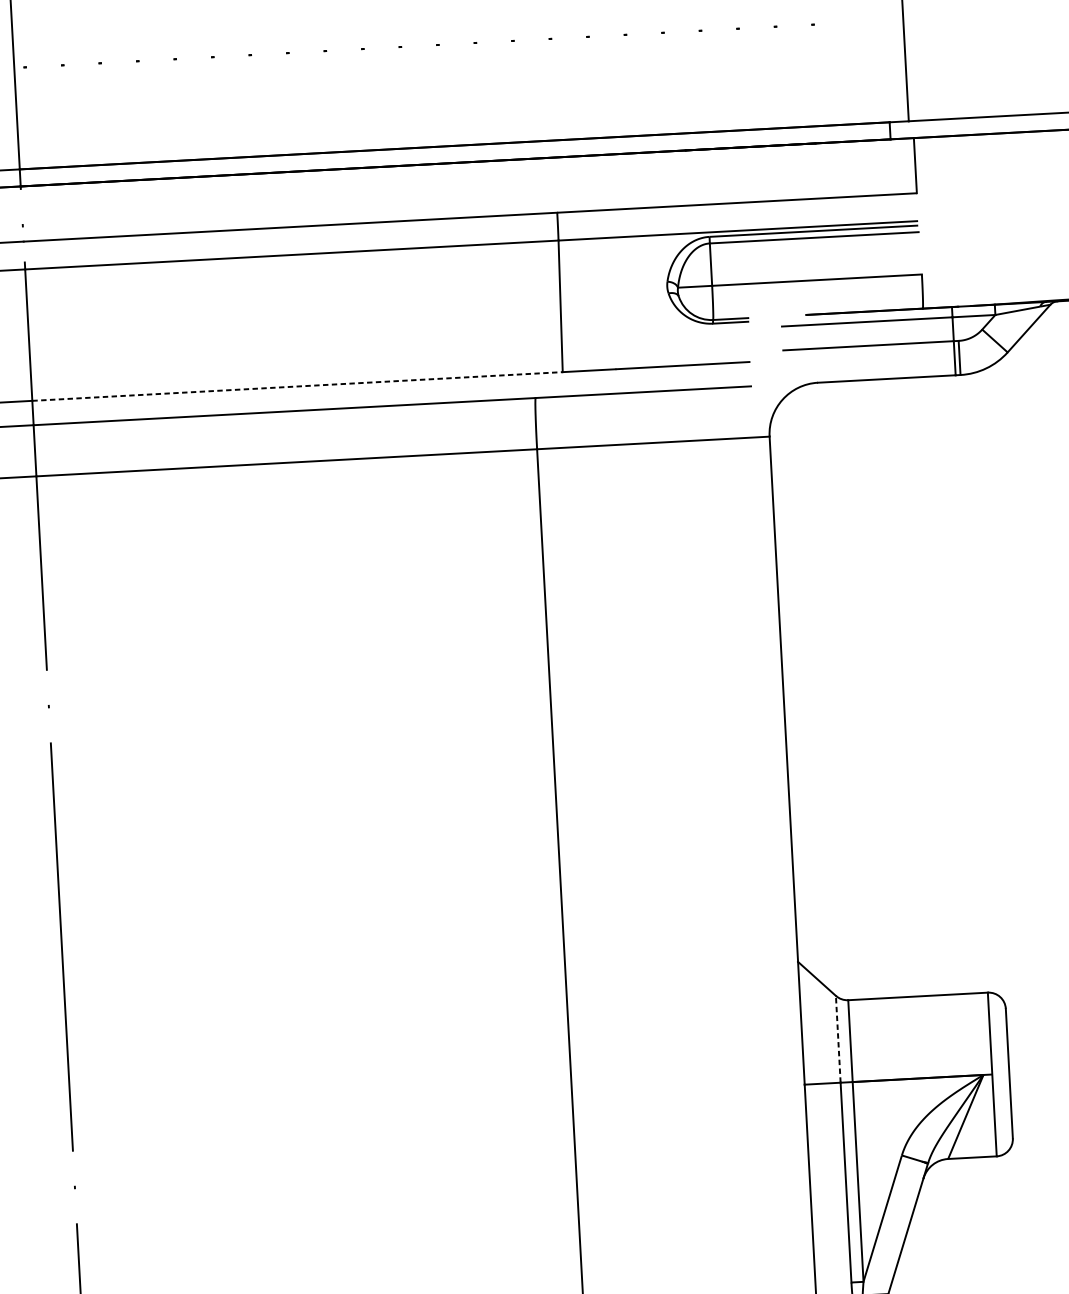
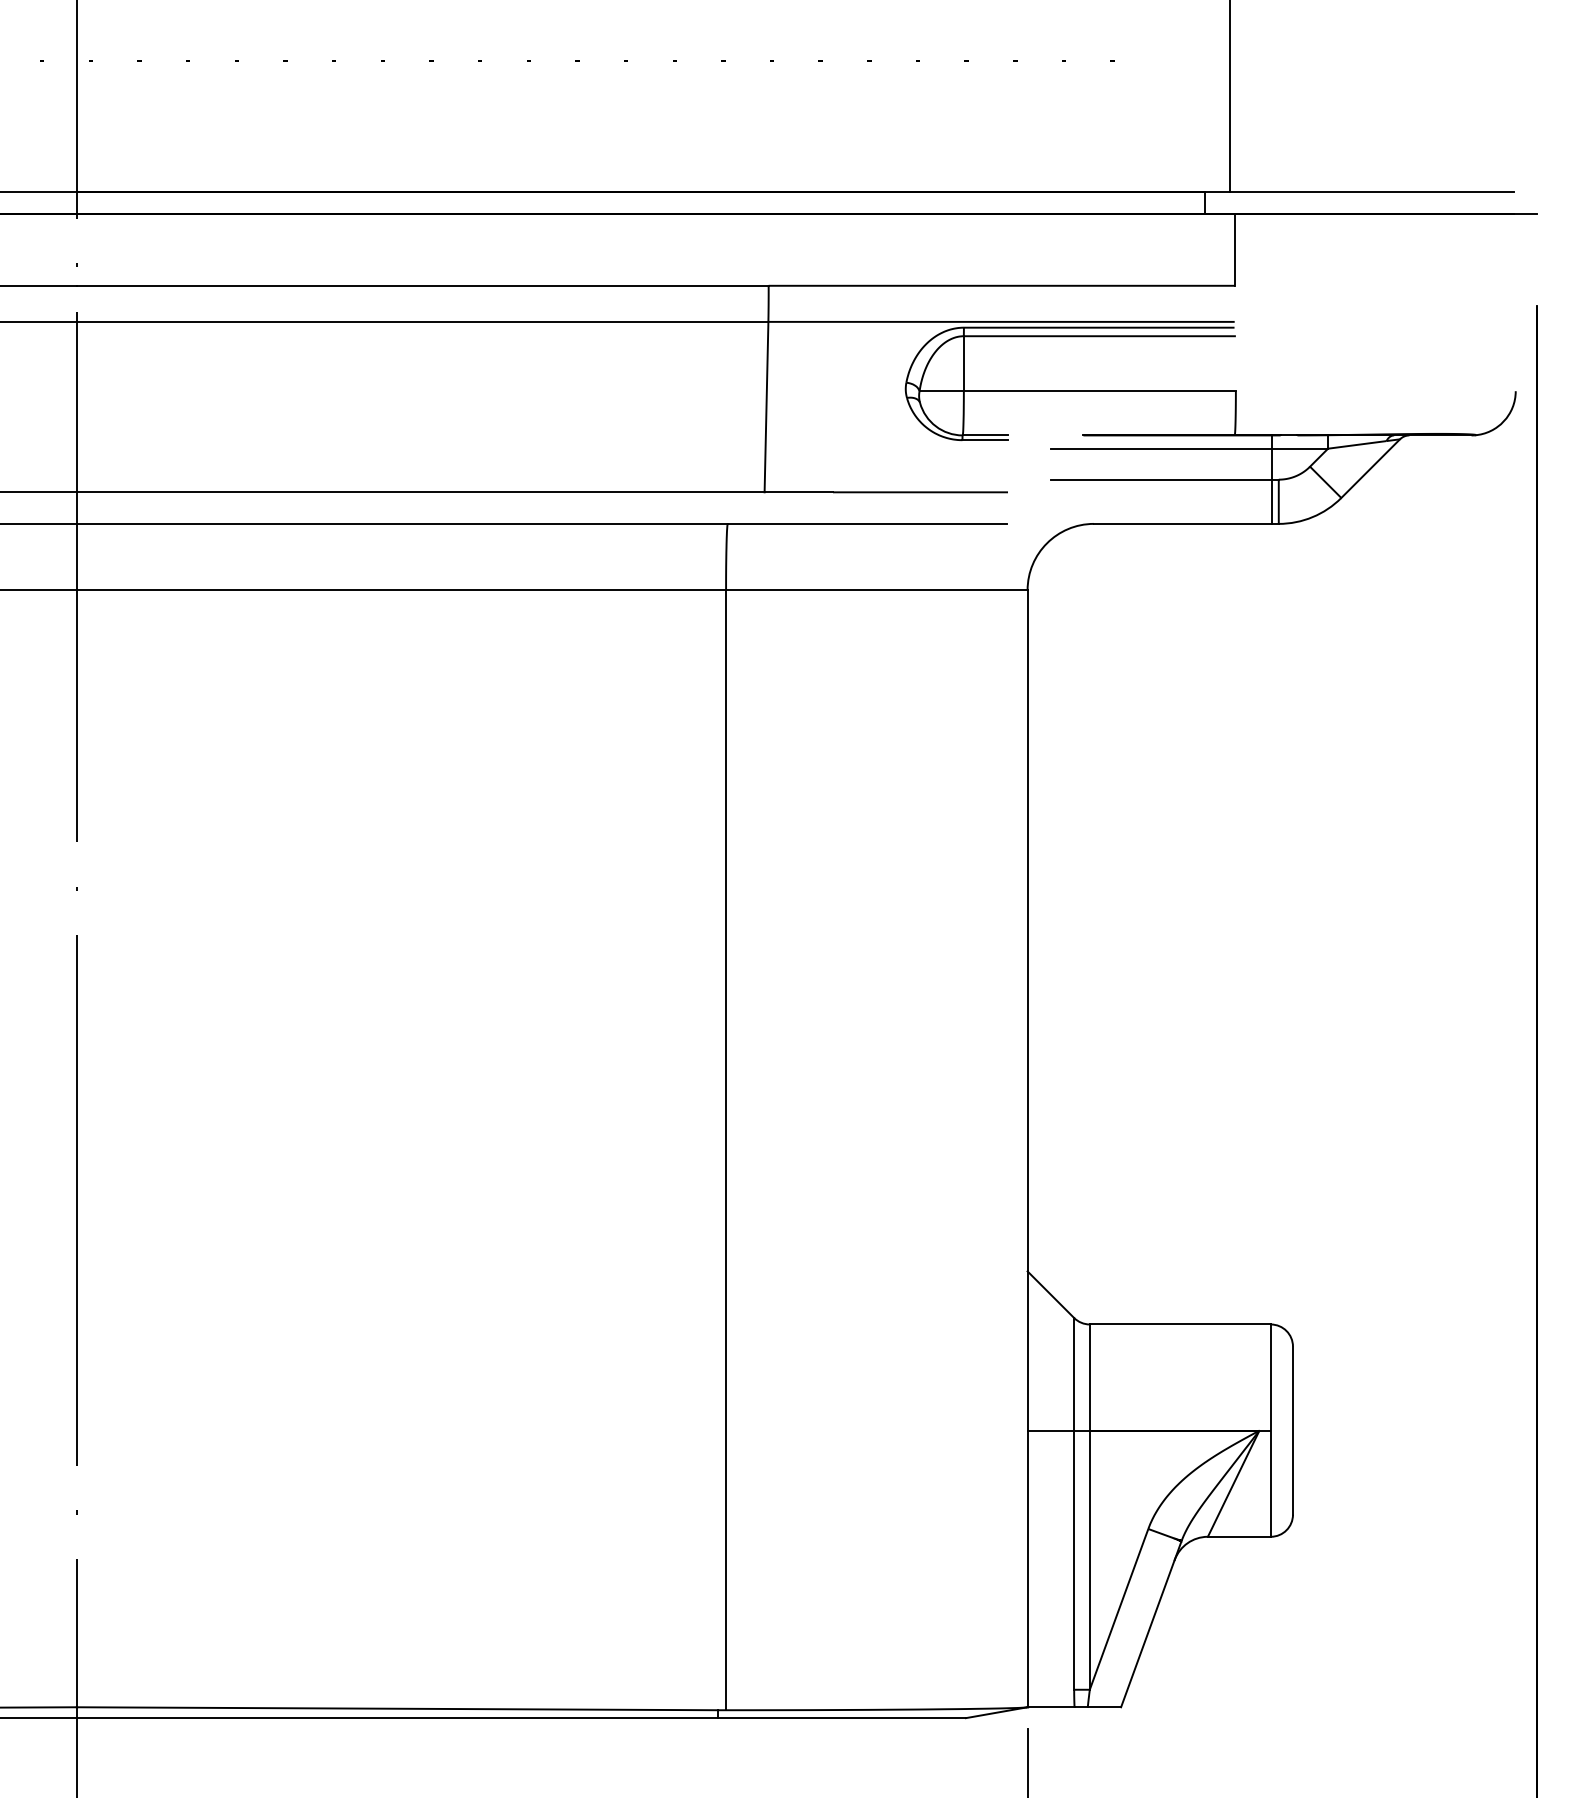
line: (297, 386) -> (420, 492), dashed -> solid
line: (838, 1038) -> (1074, 1373), dashed -> solid

